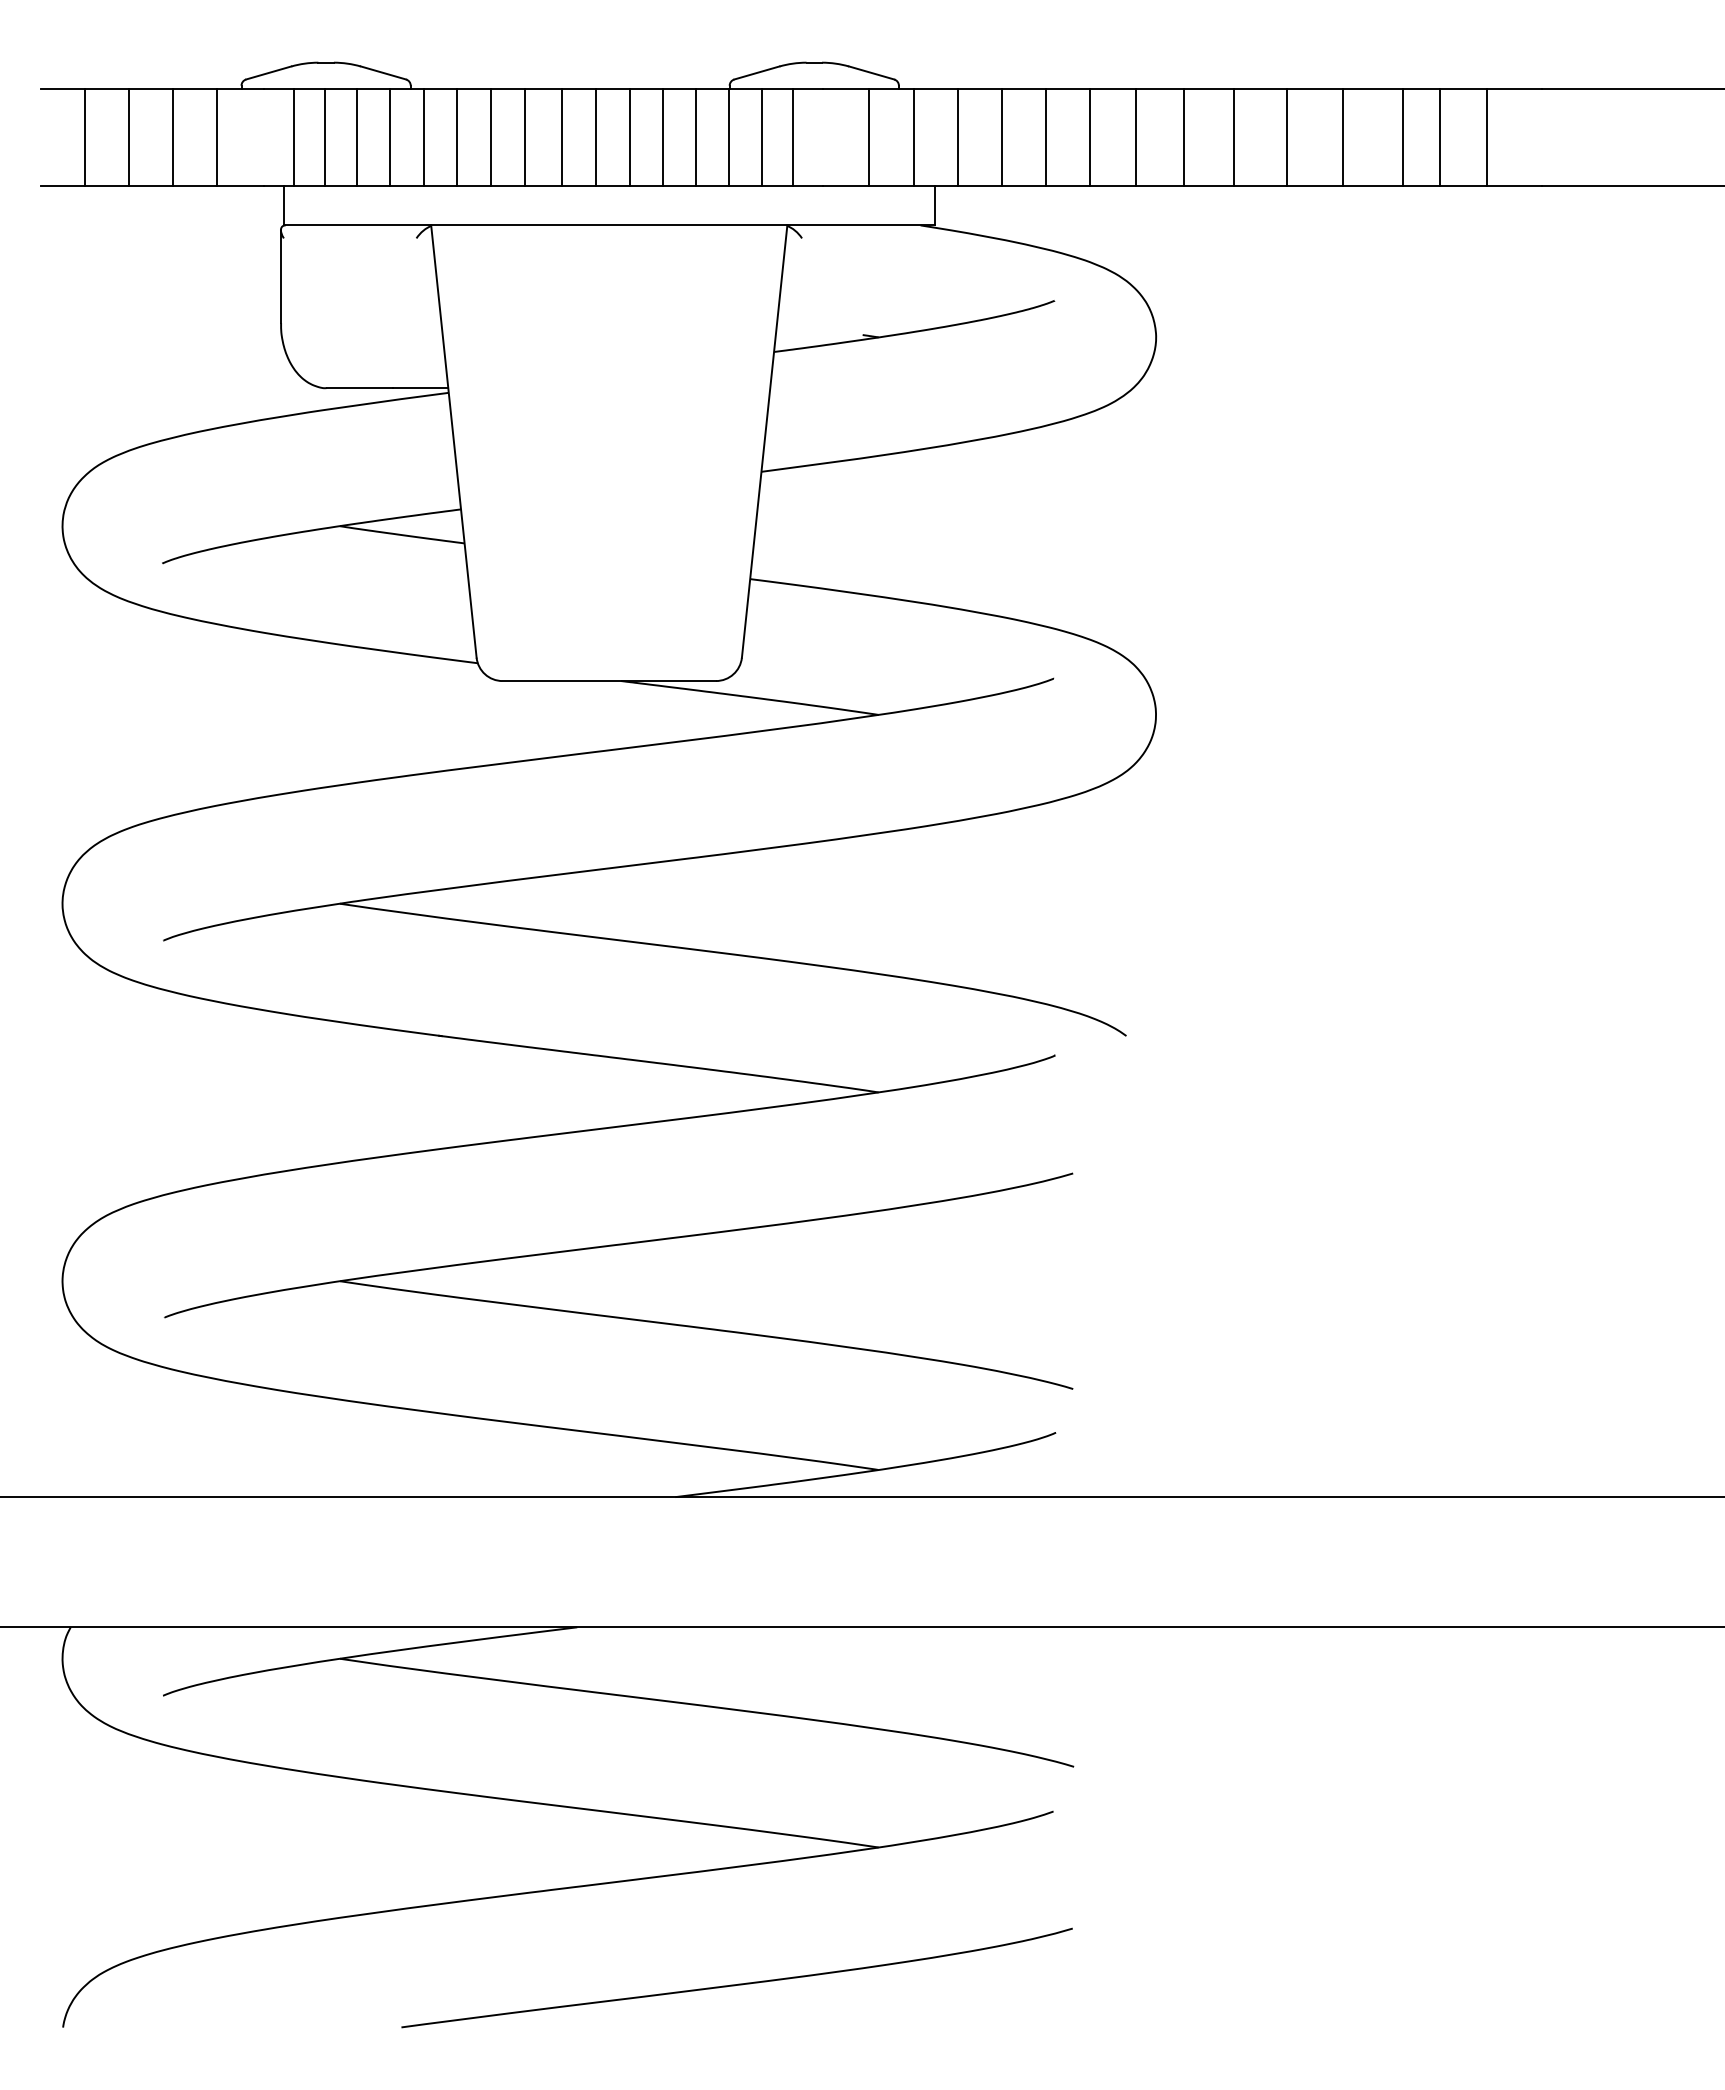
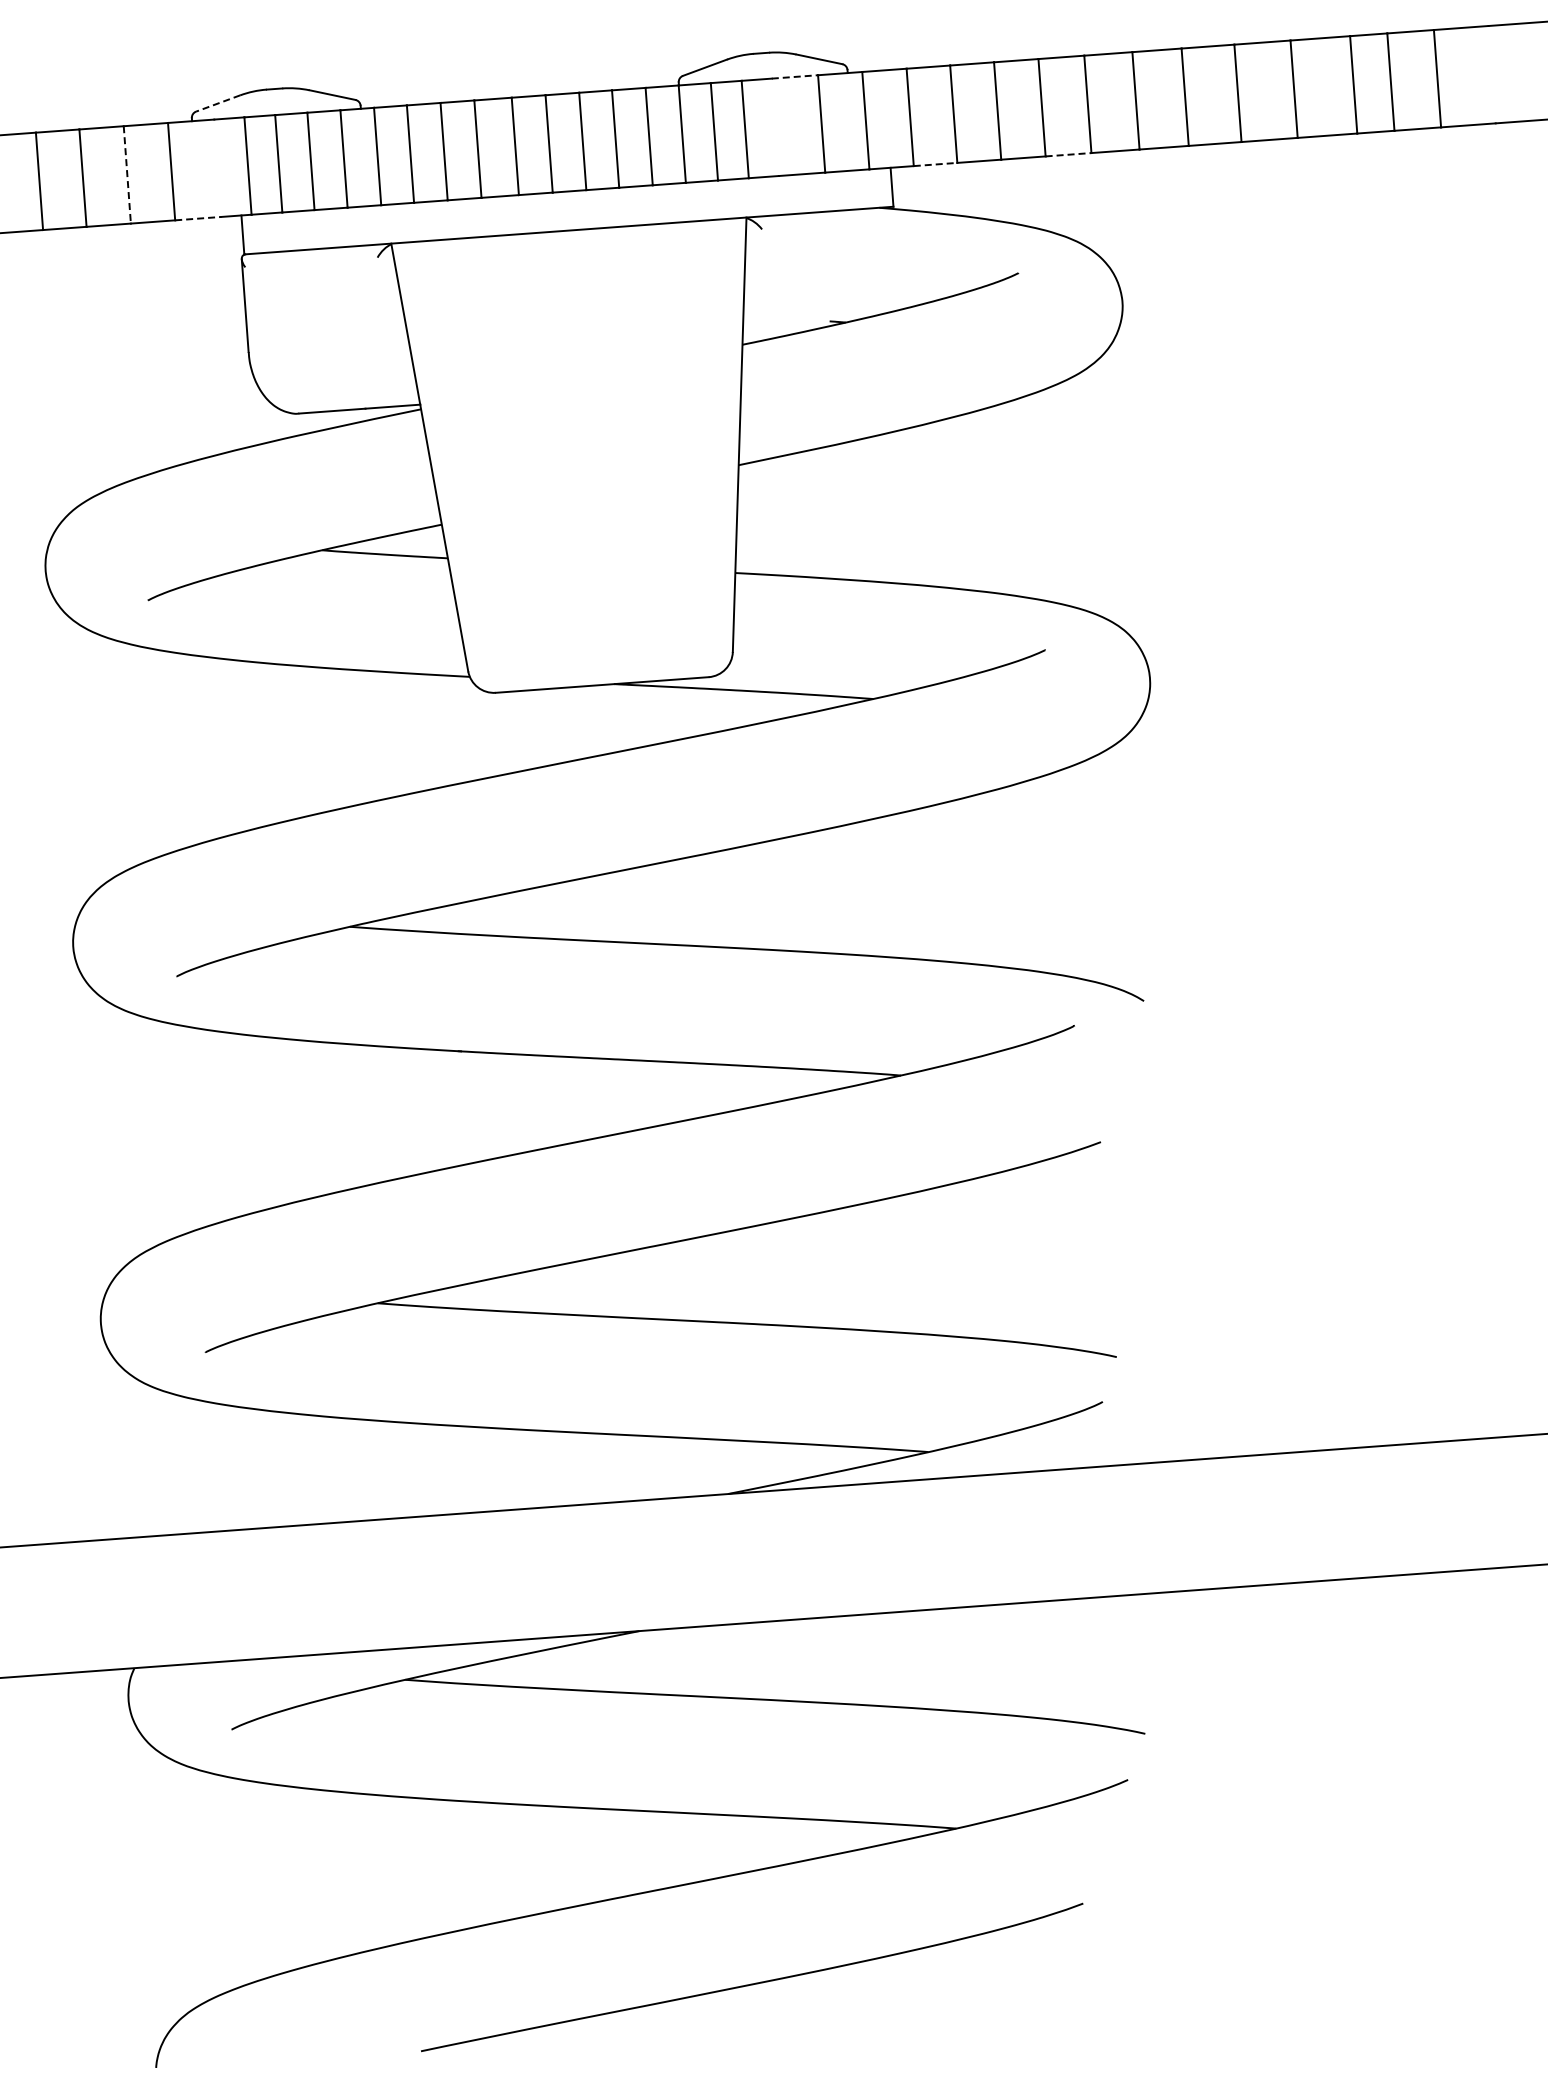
line: (268, 72) -> (217, 103), solid -> dashed
line: (846, 88) -> (795, 76), solid -> dashed
line: (172, 137) -> (126, 174), solid -> dashed
line: (241, 186) -> (199, 218), solid -> dashed
line: (979, 186) -> (935, 164), solid -> dashed
line: (1113, 186) -> (1068, 154), solid -> dashed
curve: (738, 1983) -> (753, 1982), moved

